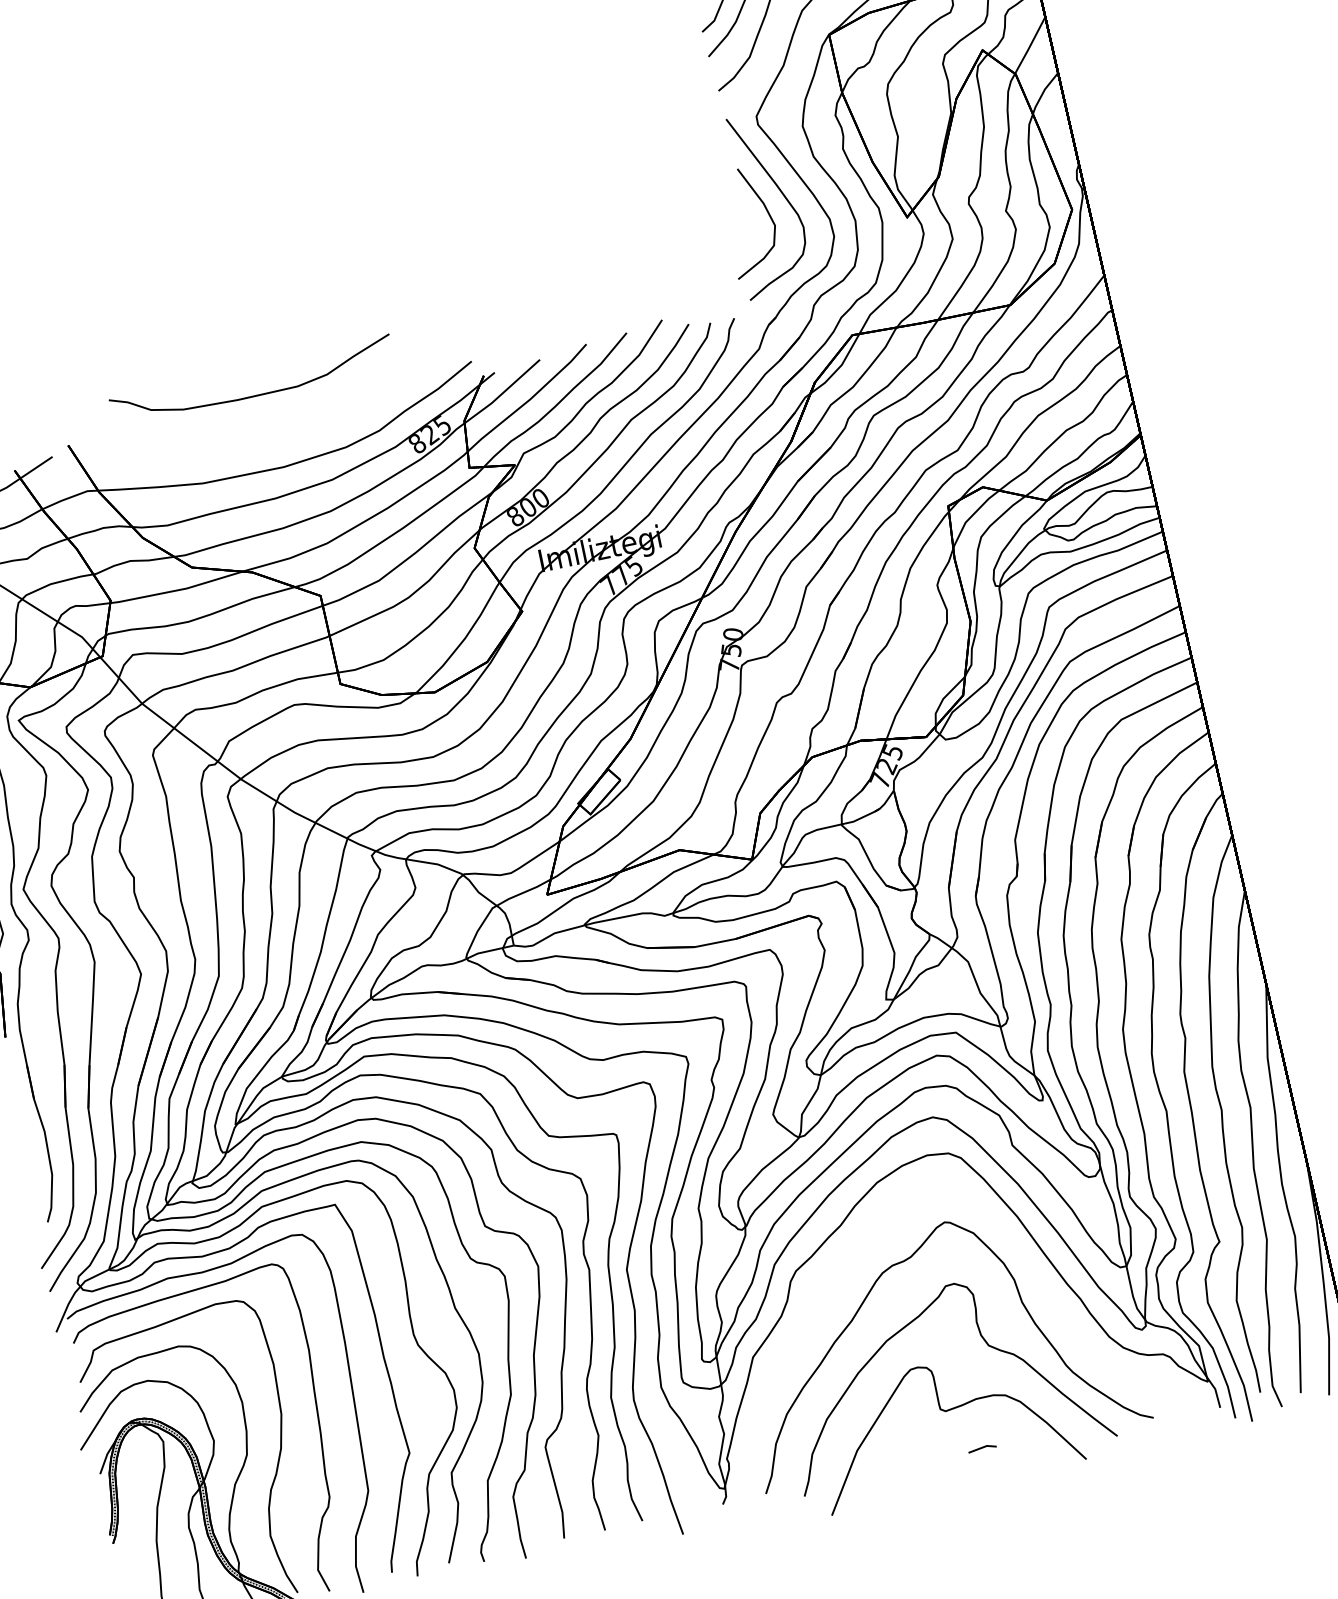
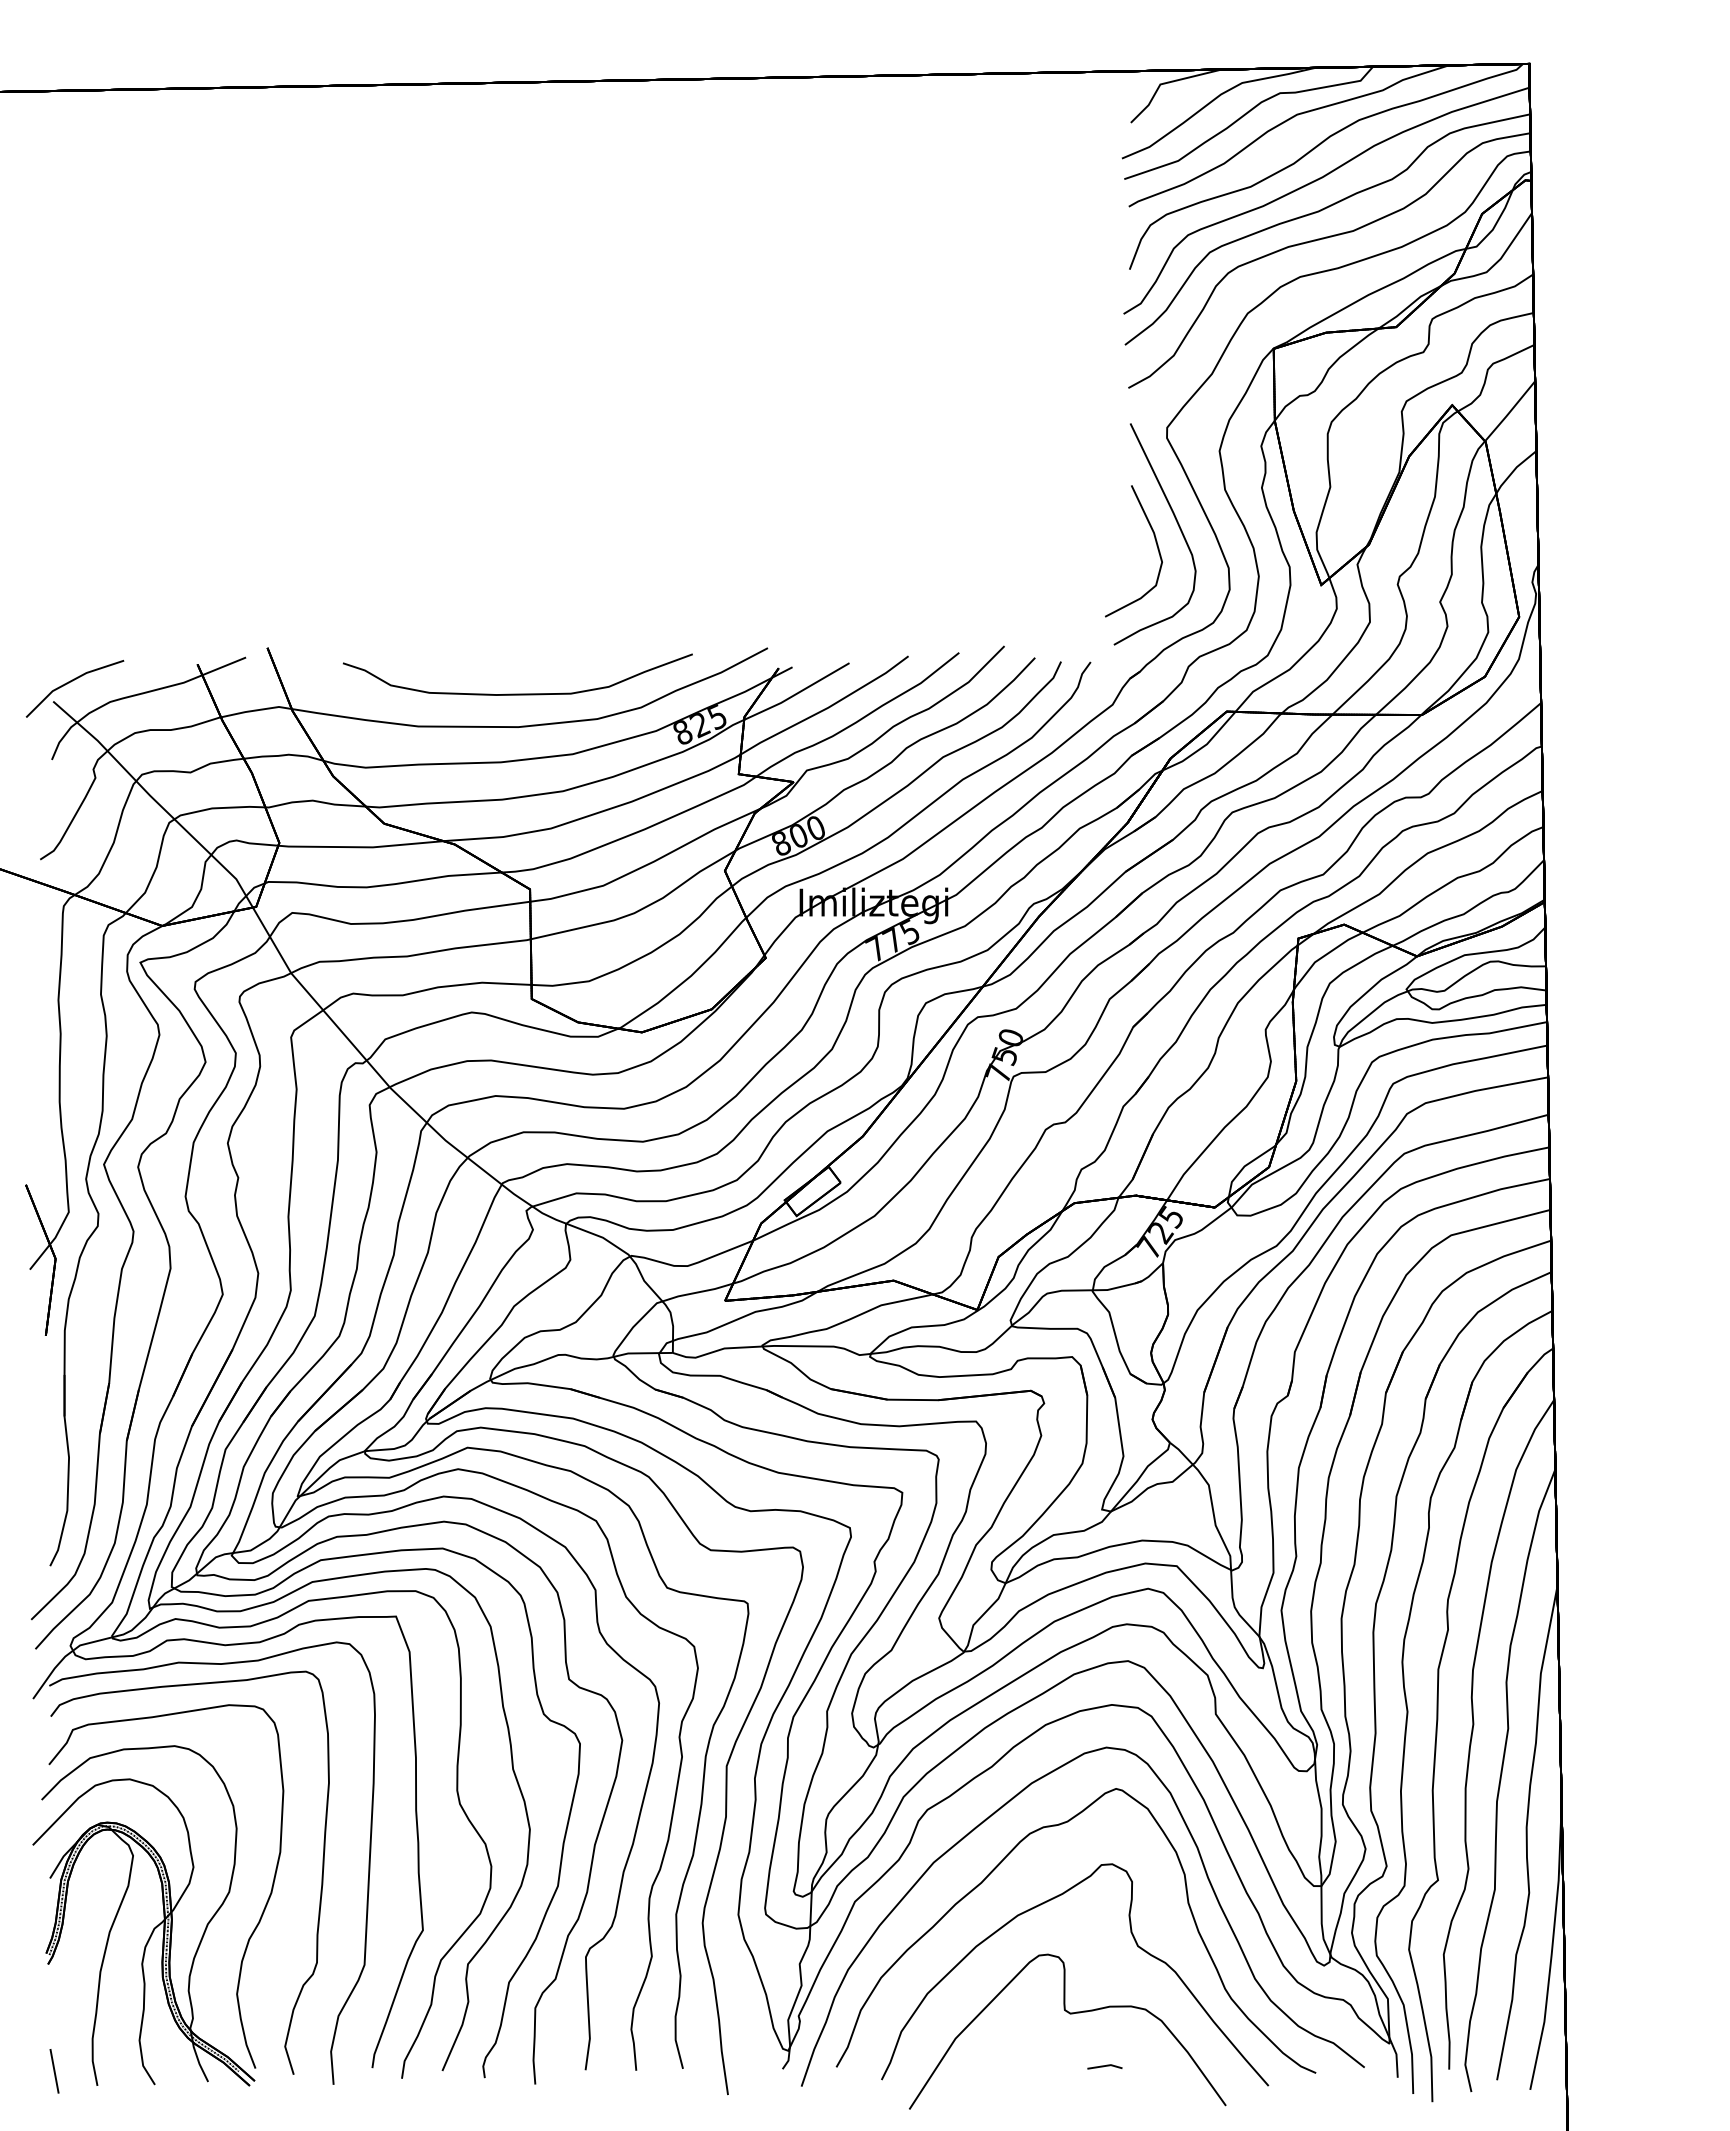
curve: (254, 395) -> (517, 693), moved
curve: (1029, 1274) -> (1204, 1871), added

